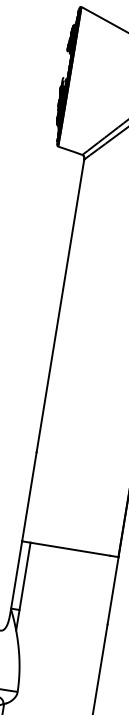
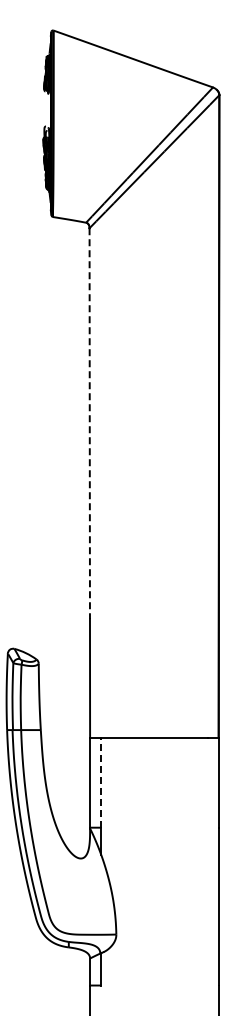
line: (60, 306) -> (89, 424), solid -> dashed
line: (25, 576) -> (101, 782), solid -> dashed

